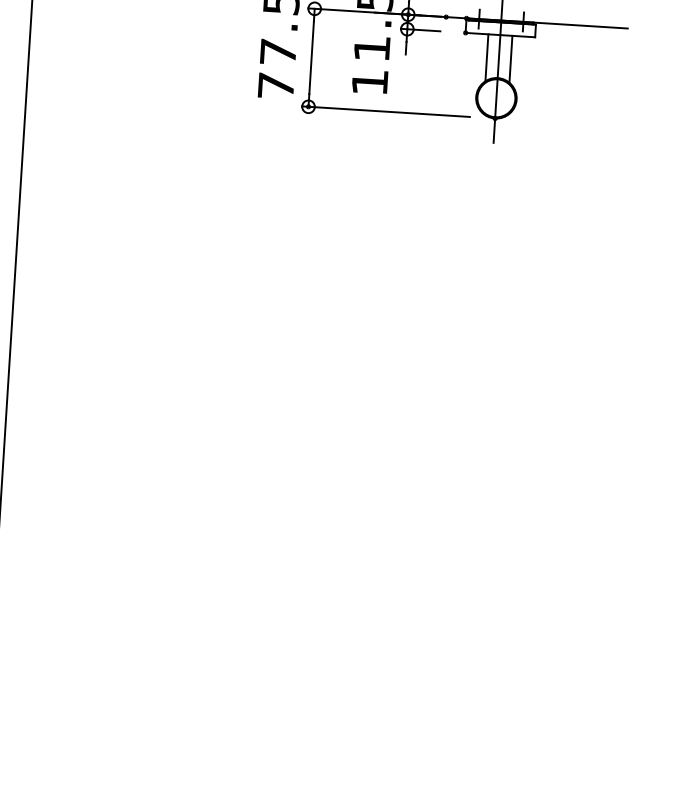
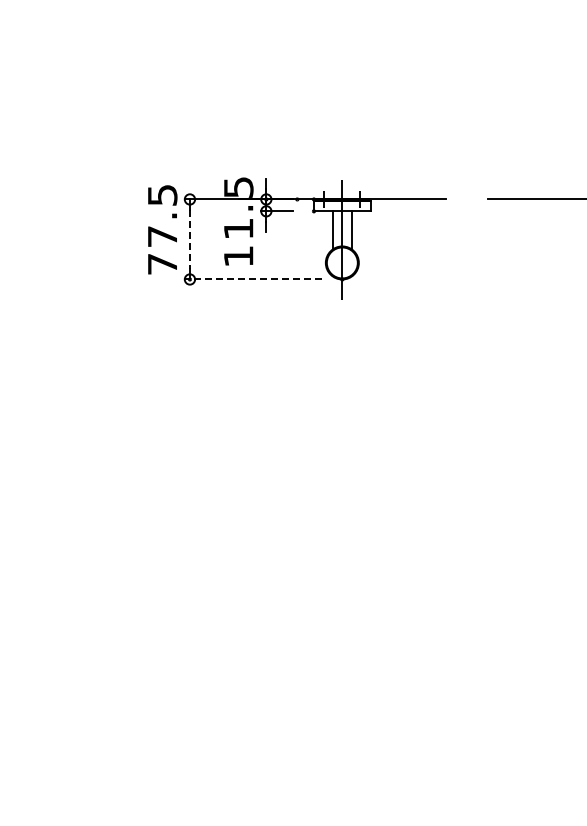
line: (311, 57) -> (189, 239), solid -> dashed
line: (385, 111) -> (252, 279), solid -> dashed

